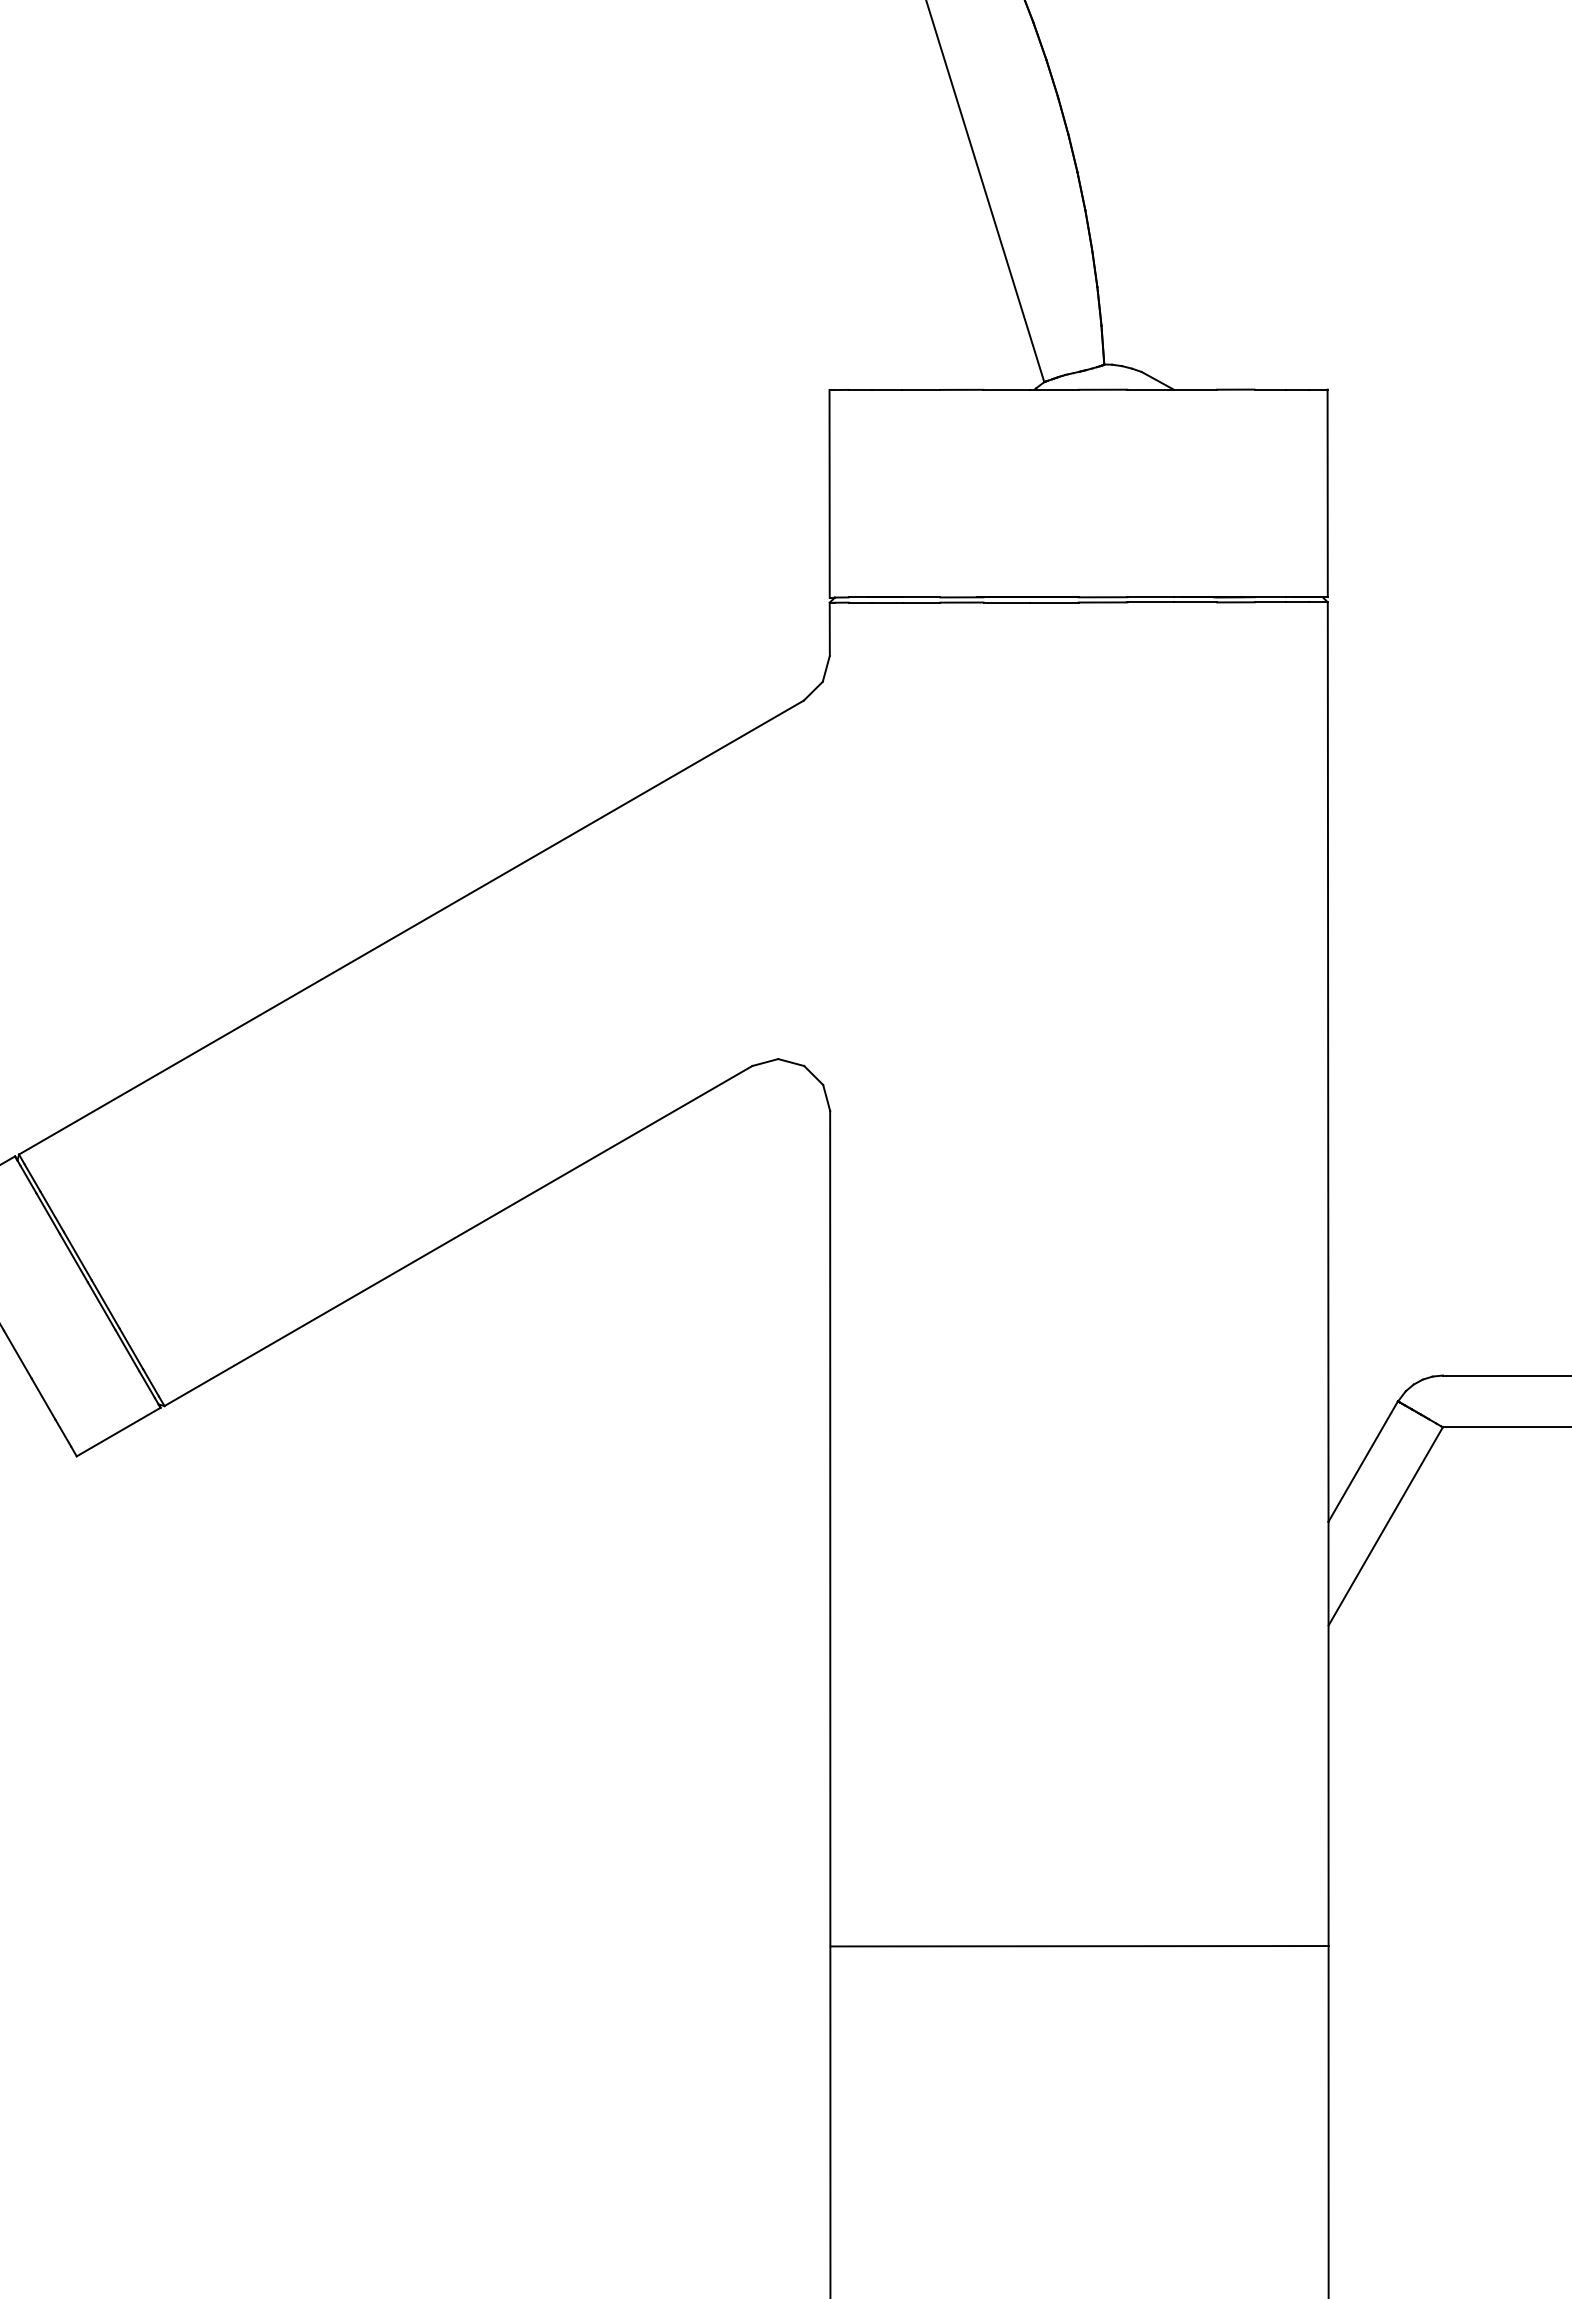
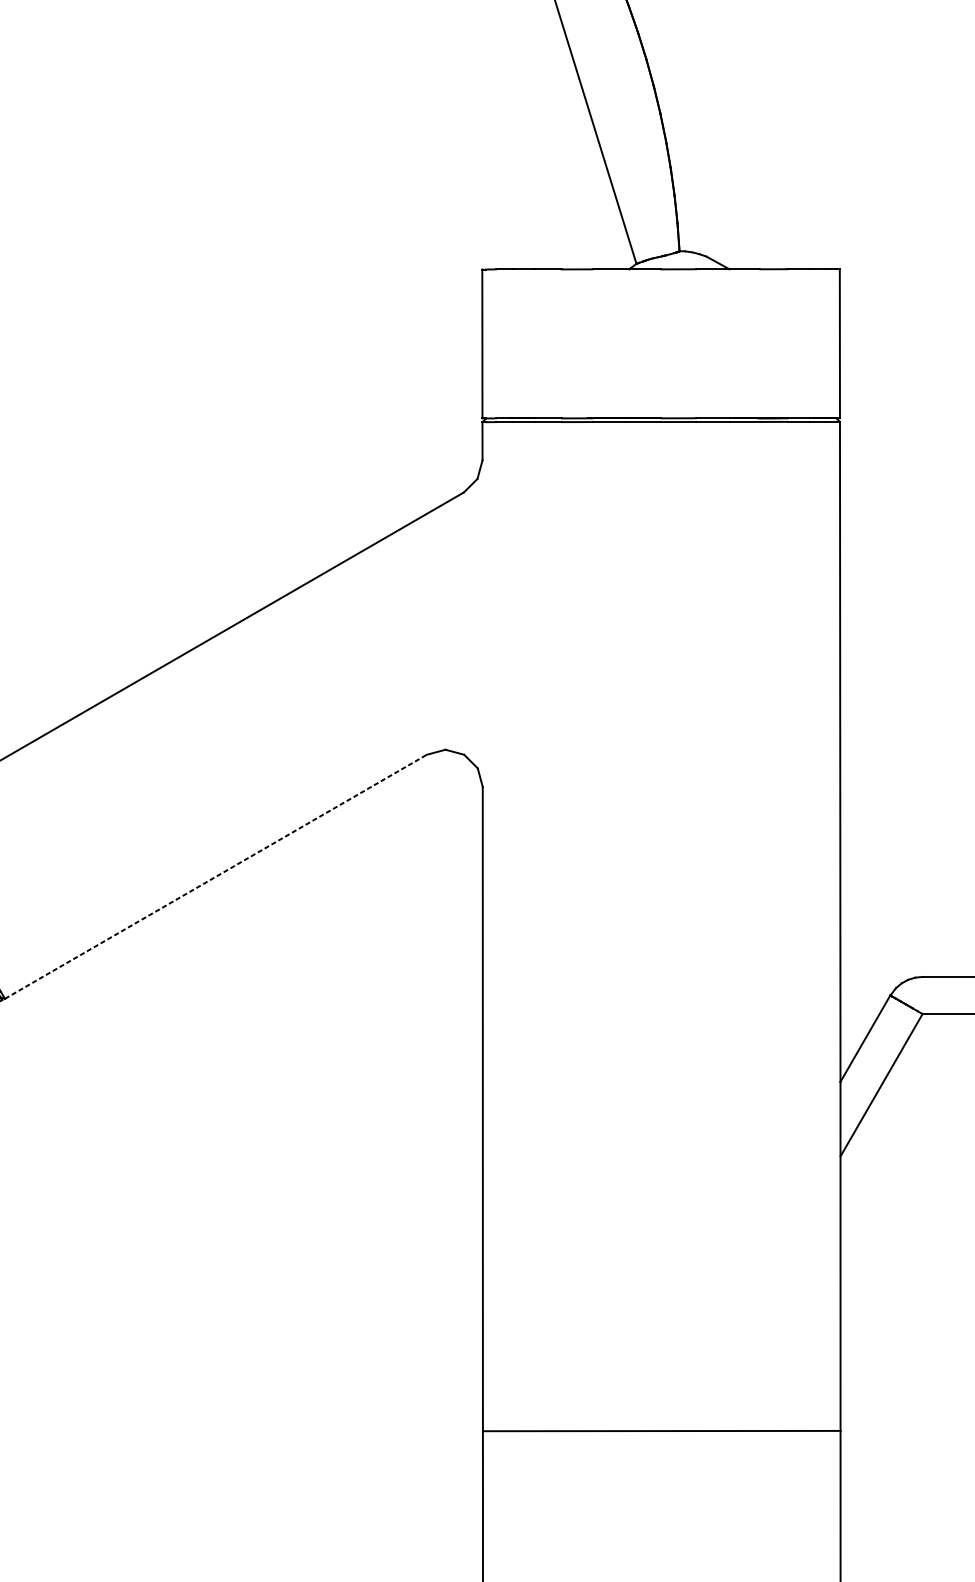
line: (458, 1236) -> (215, 877), solid -> dashed
line: (1079, 1946) -> (661, 1431), moved

